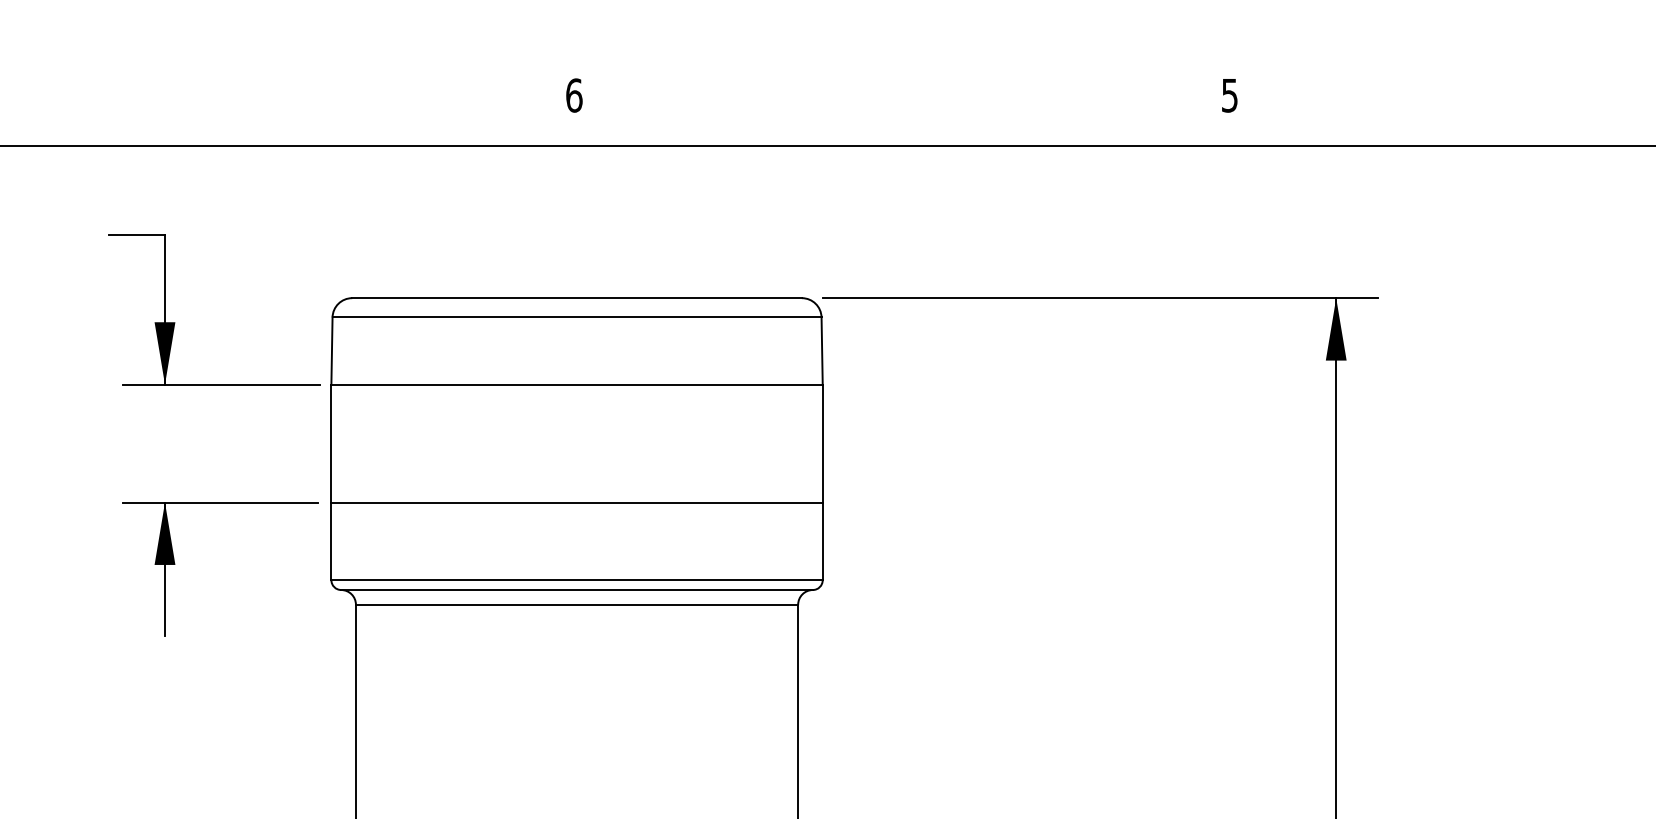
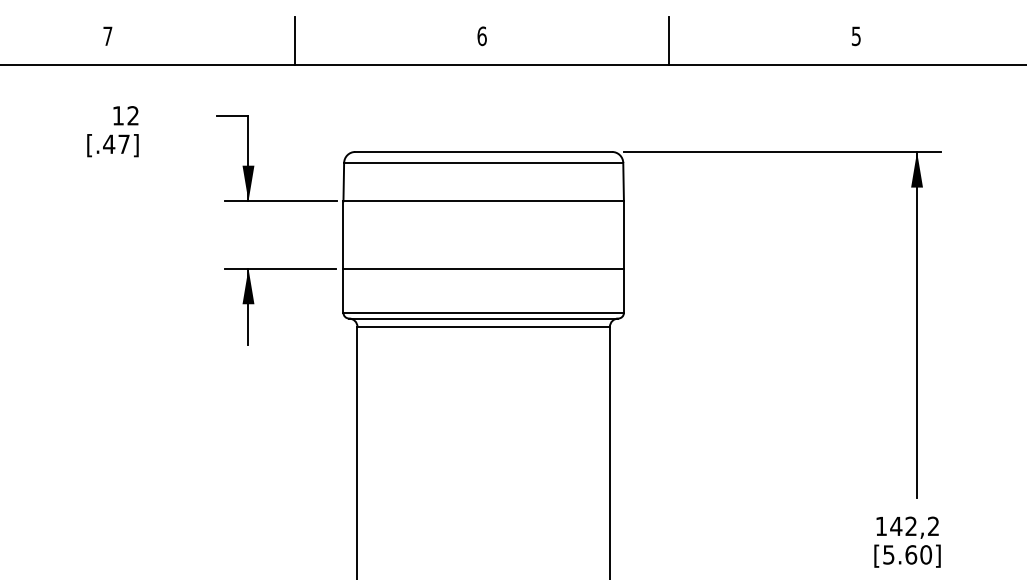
line: (247, 102) -> (295, 40), added
line: (902, 102) -> (669, 40), added

